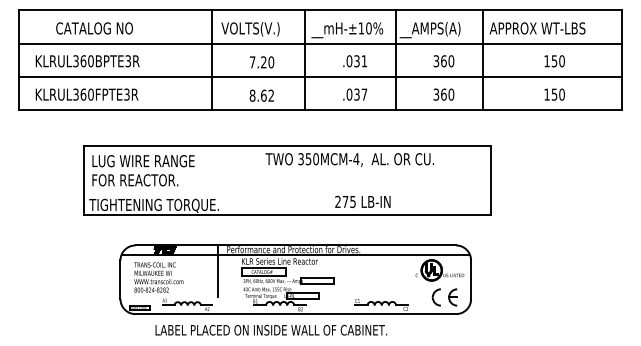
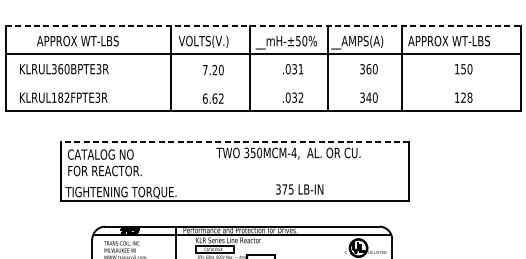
line: (320, 10) -> (263, 25), solid -> dashed
text: (103, 28) -> (77, 41), CATALOG NO -> APPROX WT-LBS
text: (361, 28) -> (298, 41), __mH-±10% -> __mH-±50%
line: (320, 77) -> (263, 83), removed
text: (83, 94) -> (60, 97), KLRUL360FPTE3R -> KLRUL182FPTE3R
text: (364, 94) -> (301, 97), .037 -> .032
text: (443, 94) -> (368, 97), 360 -> 340
text: (557, 94) -> (466, 97), 150 -> 128
text: (252, 95) -> (205, 98), 8.62 -> 6.62
line: (287, 145) -> (235, 141), solid -> dashed
text: (143, 161) -> (112, 154), LUG WIRE RANGE -> CATALOG NO
text: (337, 202) -> (277, 189), 275 -> 375

